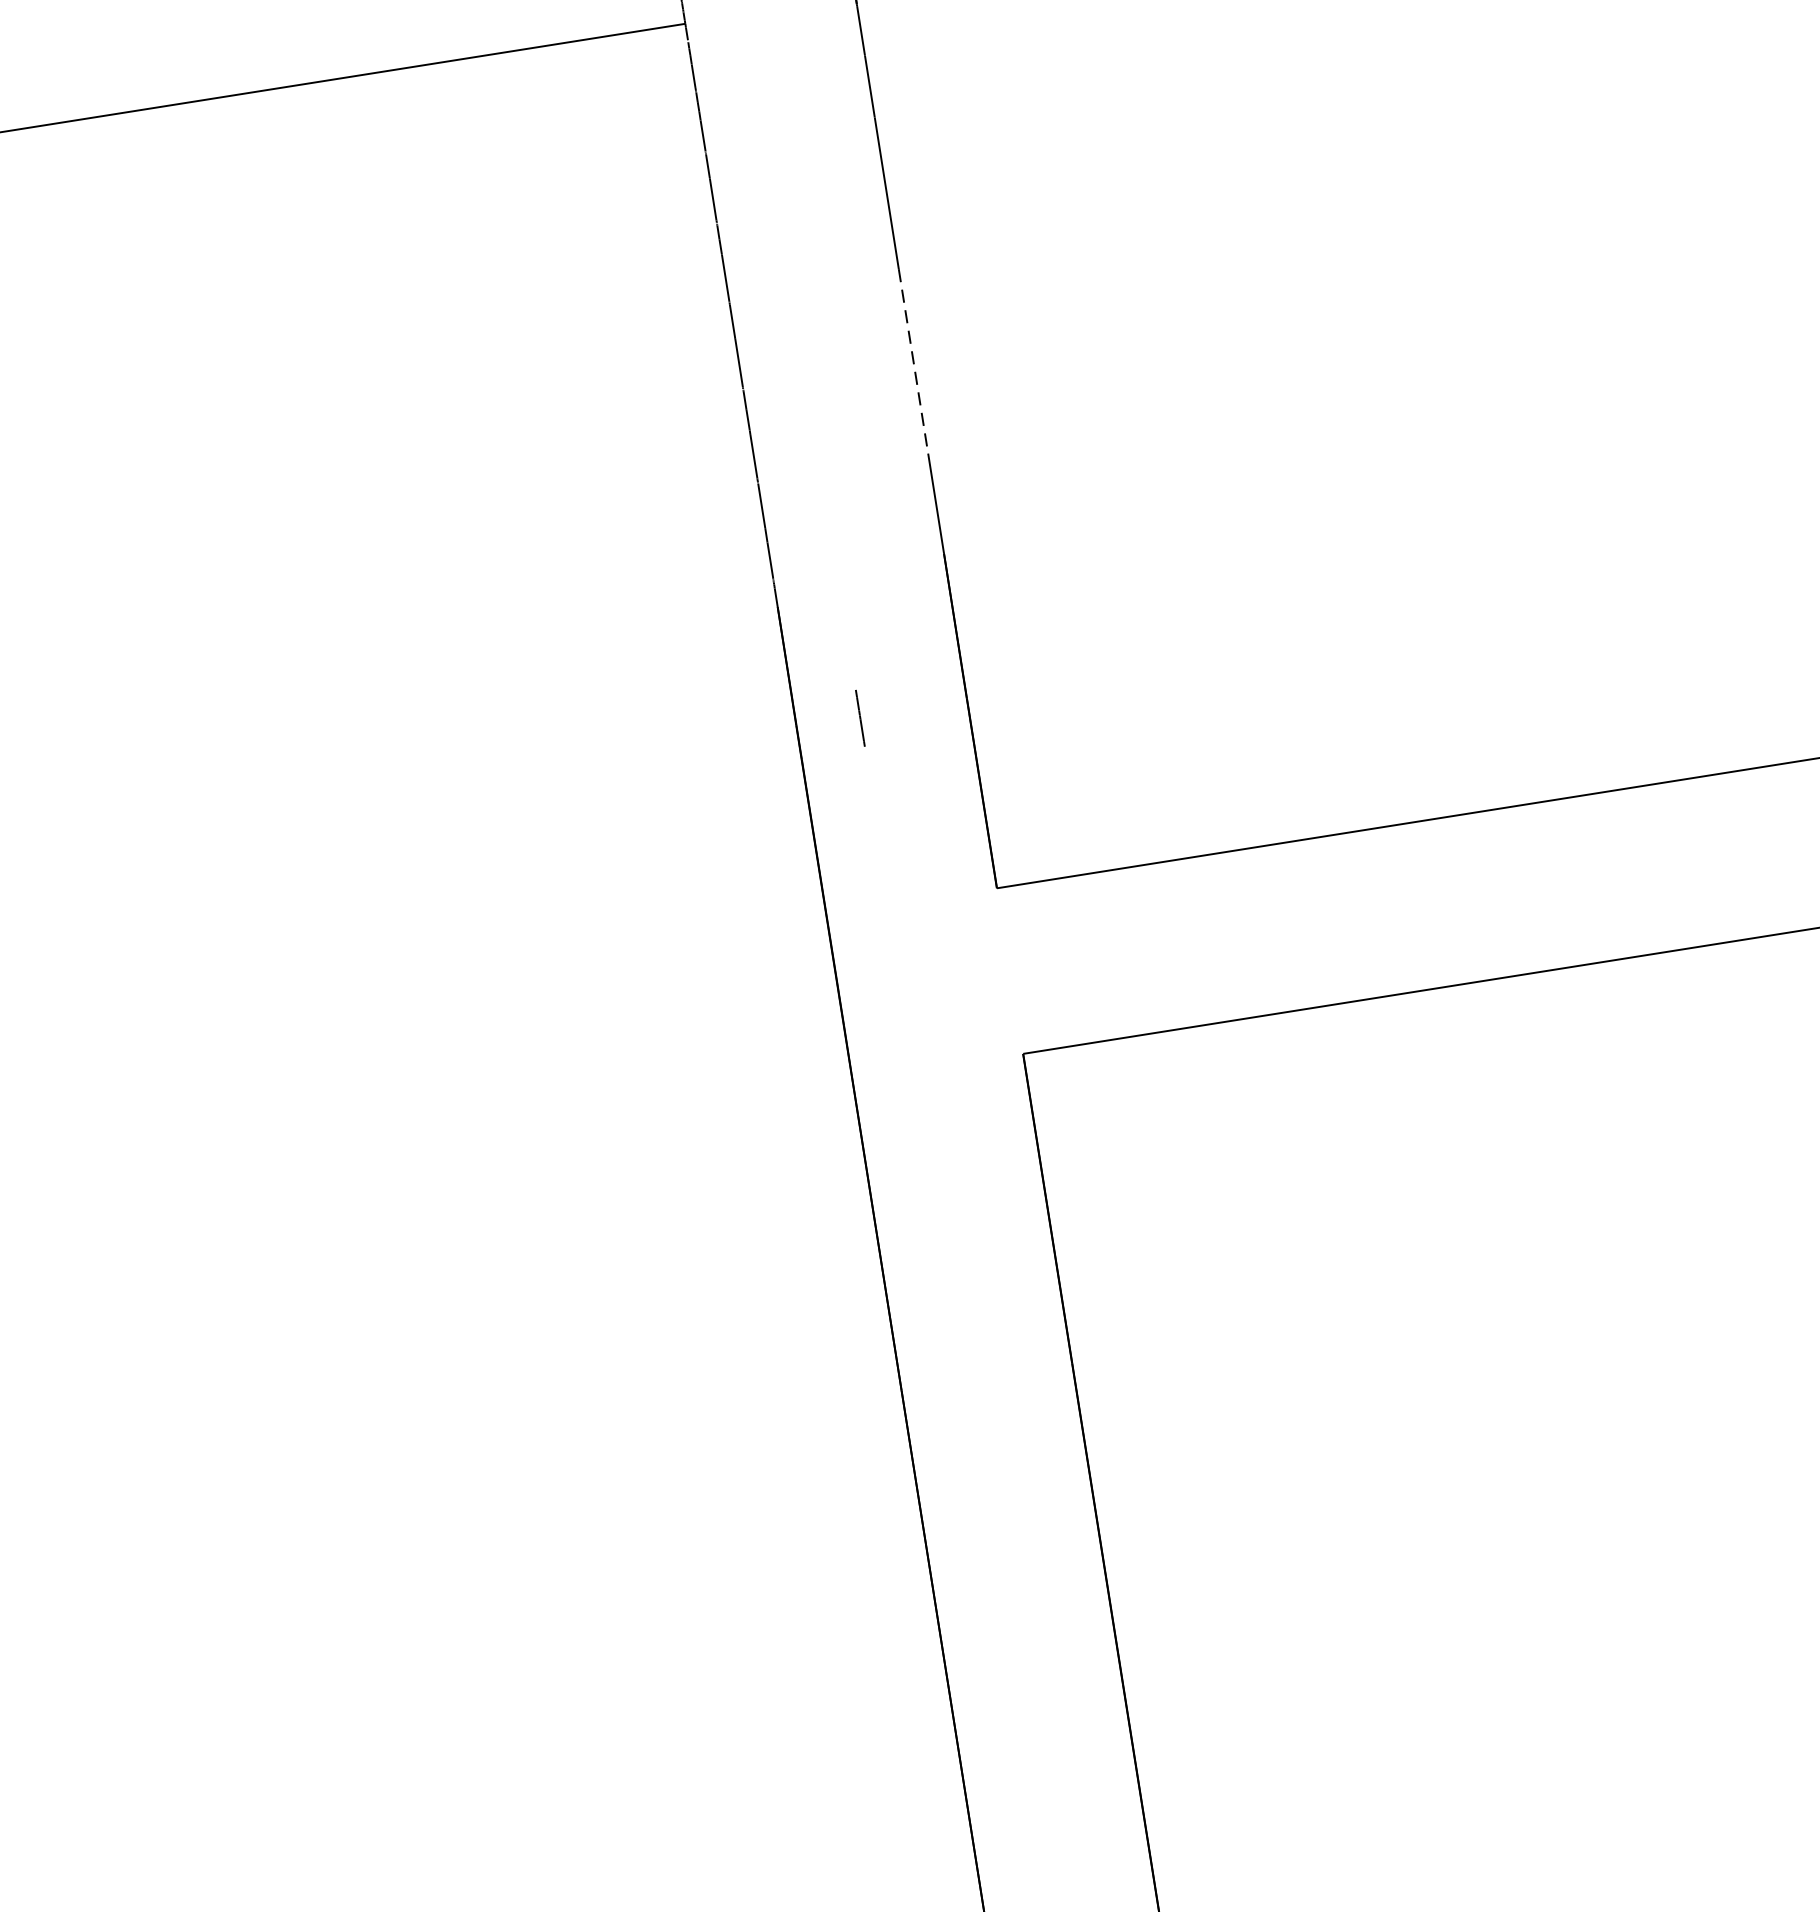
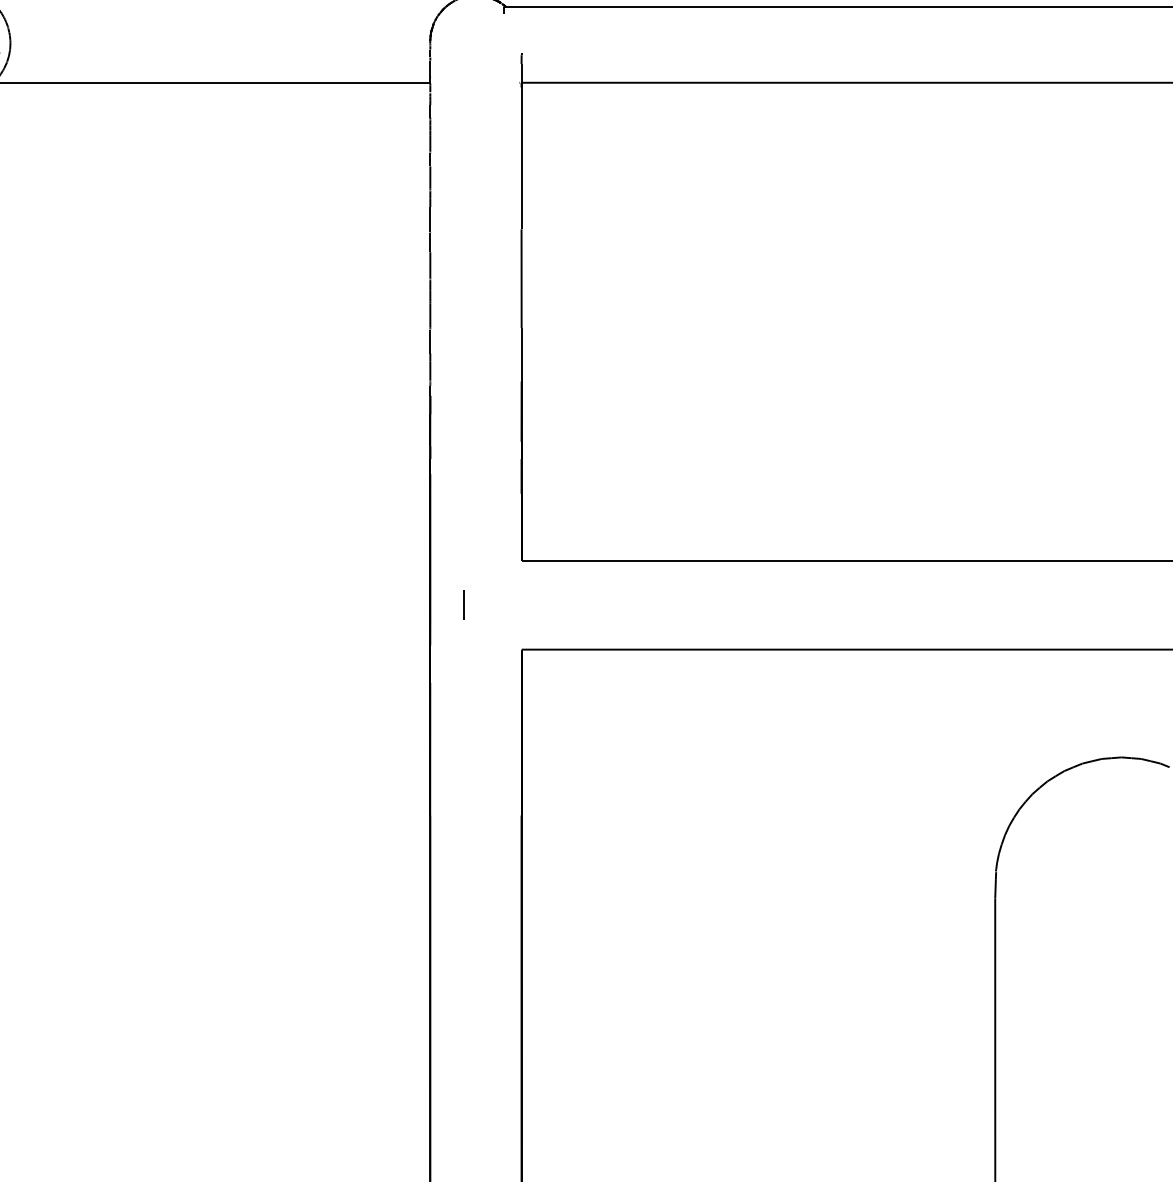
line: (913, 362) -> (521, 279), dashed -> solid
line: (858, 717) -> (463, 604), moved

